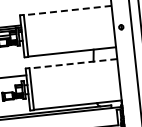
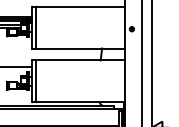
line: (66, 10) -> (79, 6), dashed -> solid
line: (72, 63) -> (79, 60), dashed -> solid

